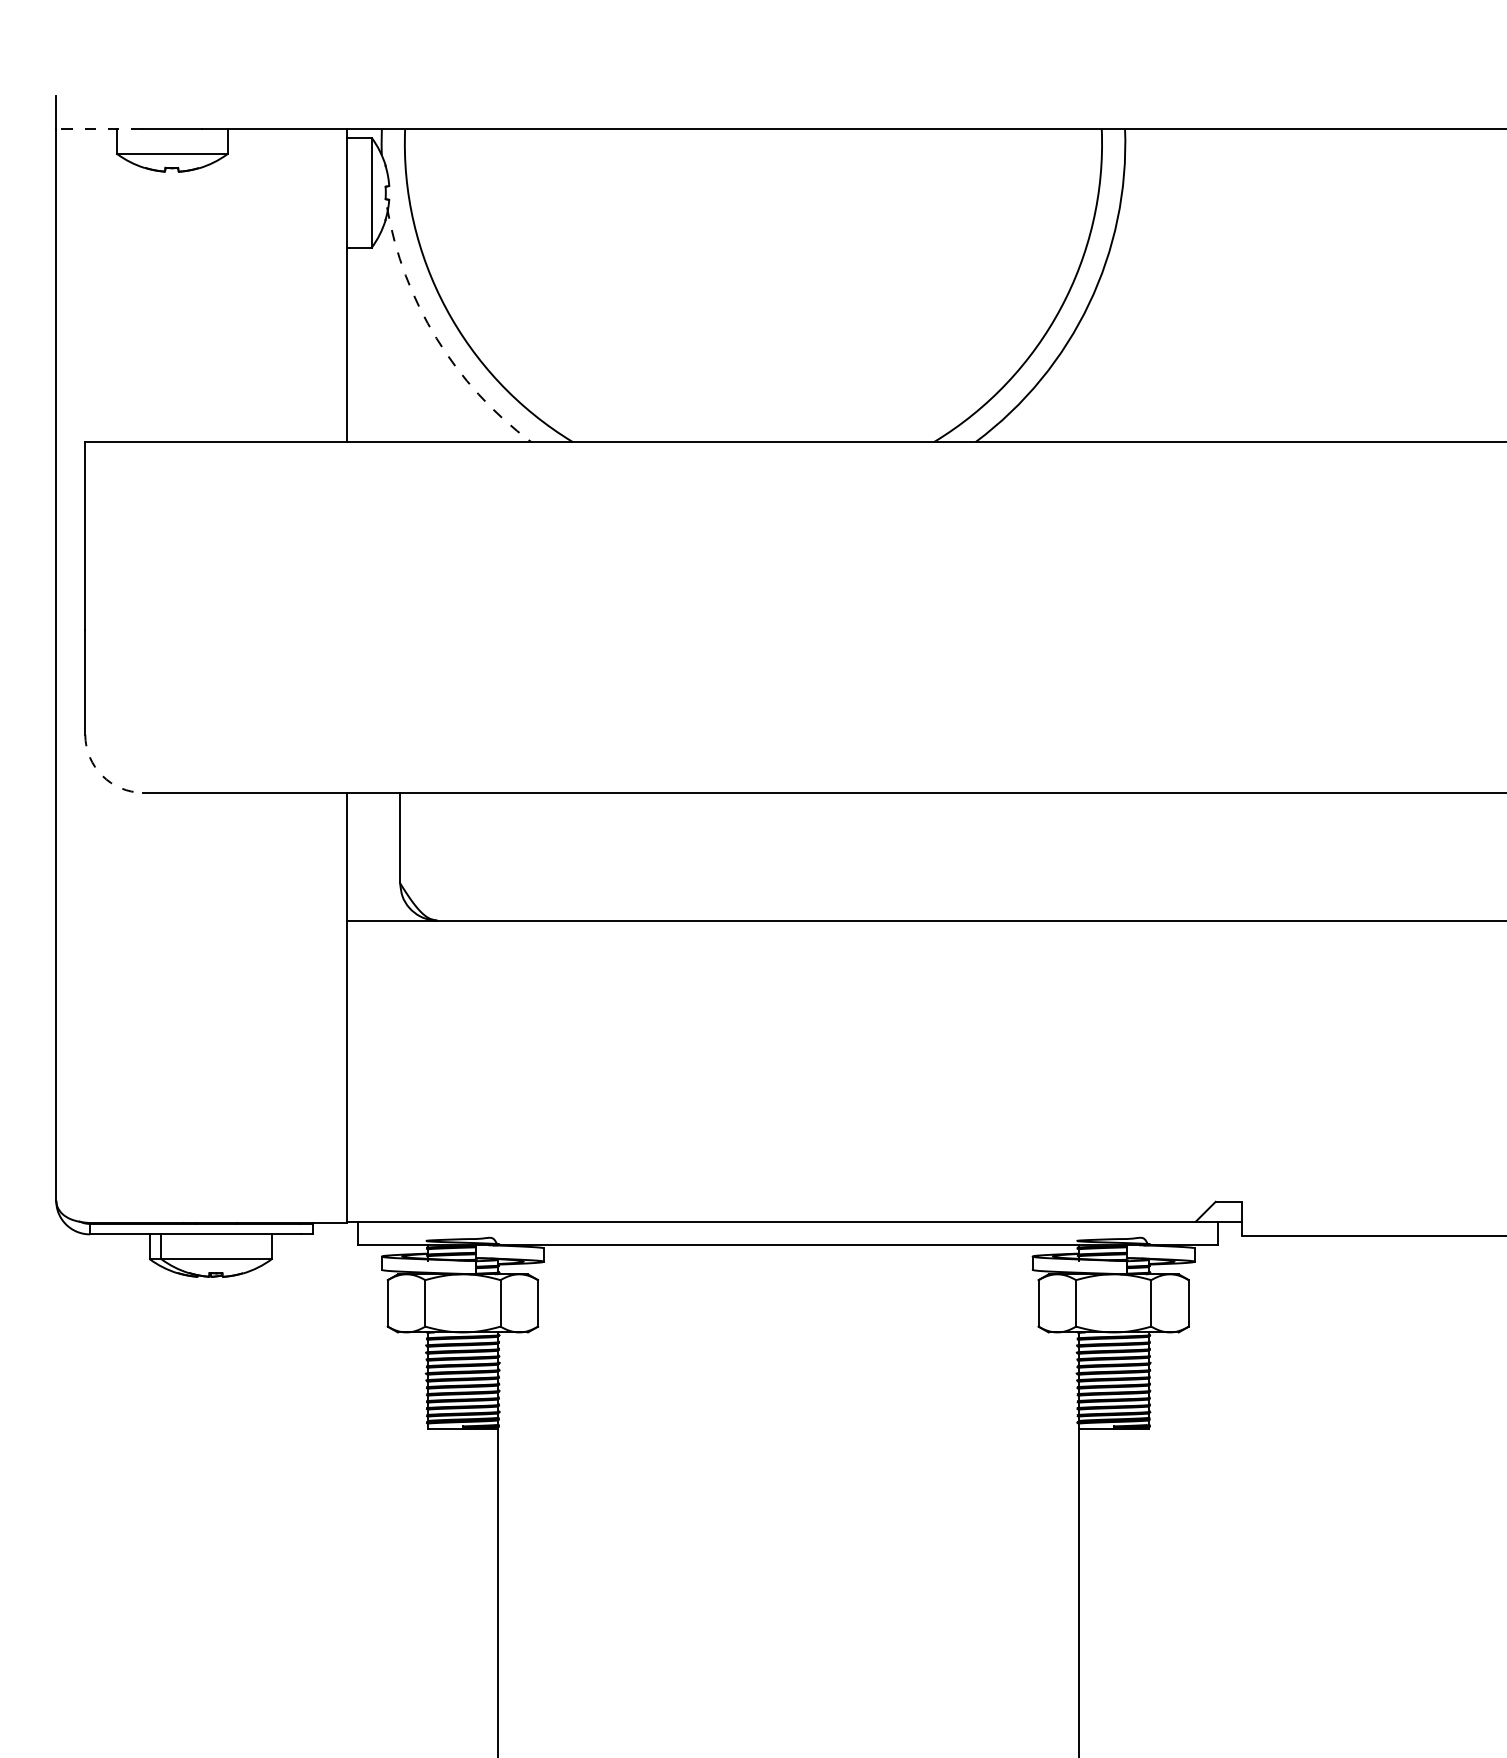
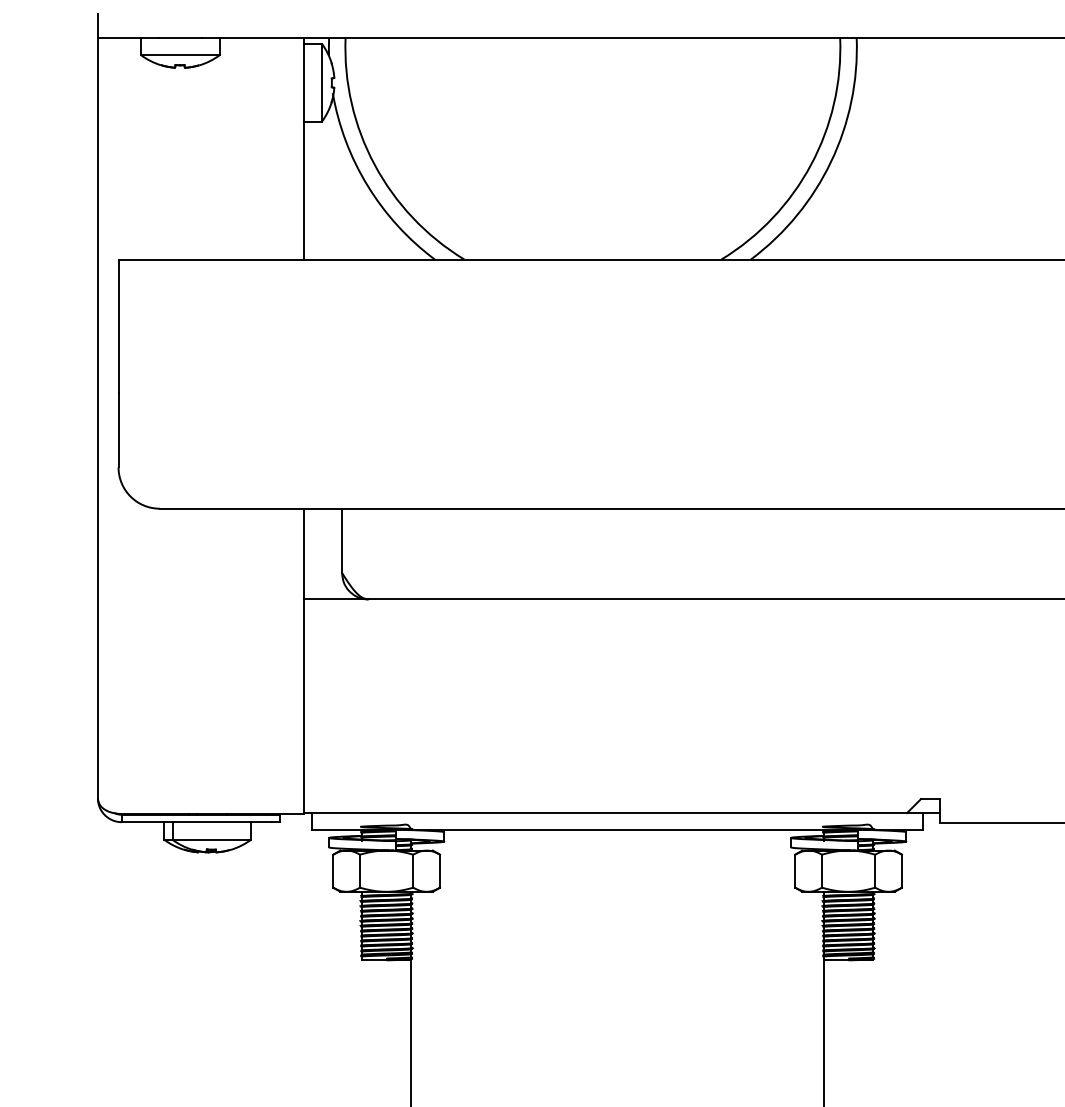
line: (98, 129) -> (127, 37), dashed -> solid
arc: (436, 338) -> (367, 186), dashed -> solid
arc: (102, 775) -> (130, 496), dashed -> solid

